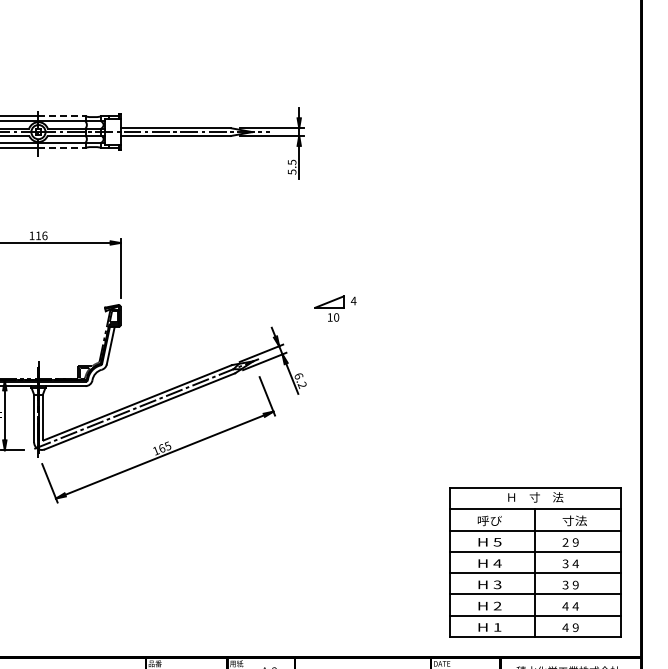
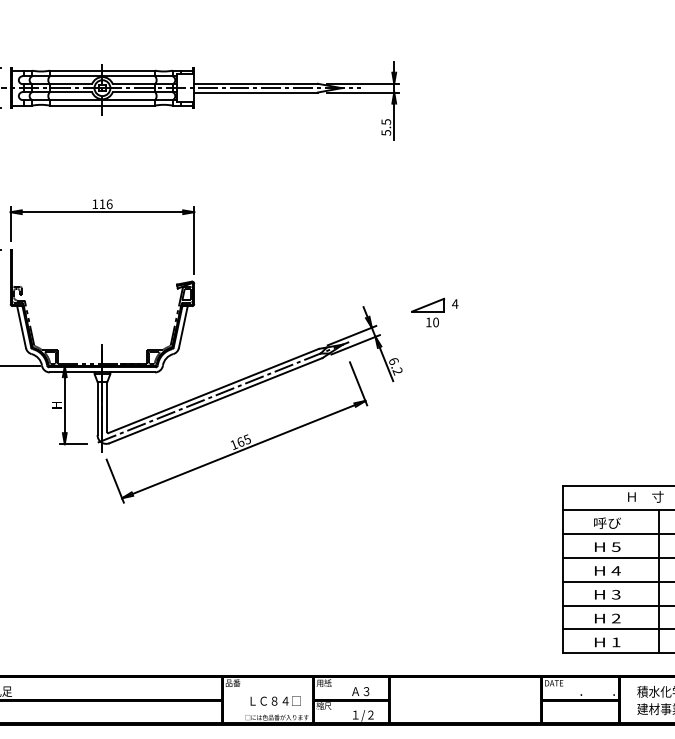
line: (62, 116) -> (129, 70), dashed -> solid
line: (62, 147) -> (129, 105), dashed -> solid
part: (335, 308) -> (434, 312), moved

